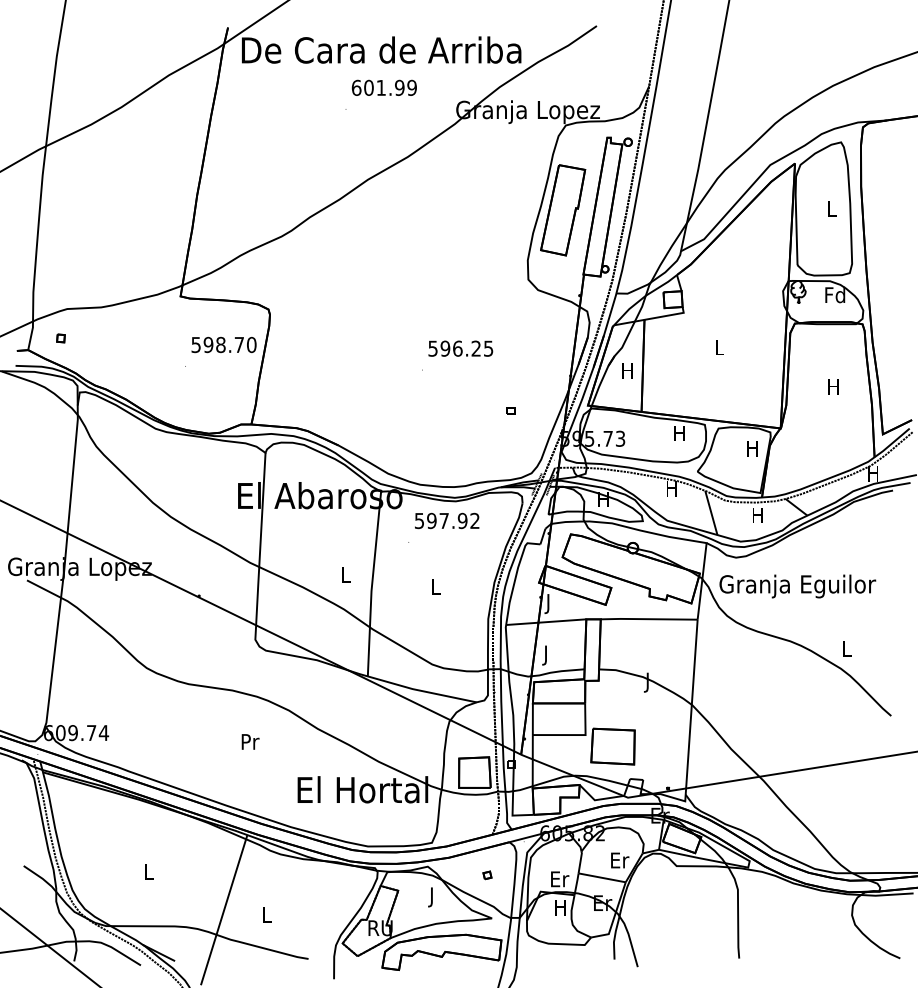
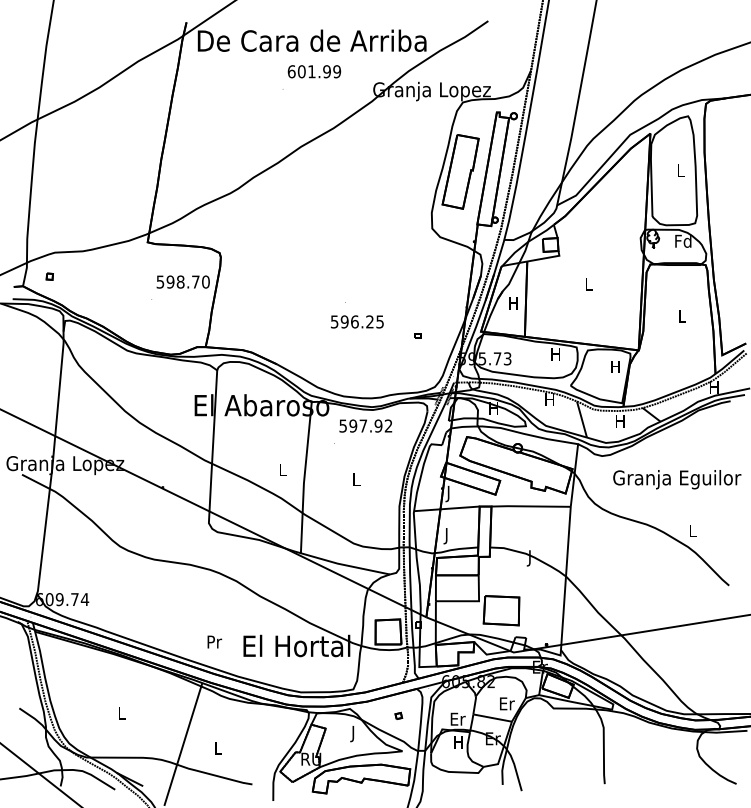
text: (460, 348) -> (357, 321), moved
text: (833, 386) -> (681, 316), H -> L
text: (797, 586) -> (677, 479), moved
text: (250, 741) -> (214, 641), moved

